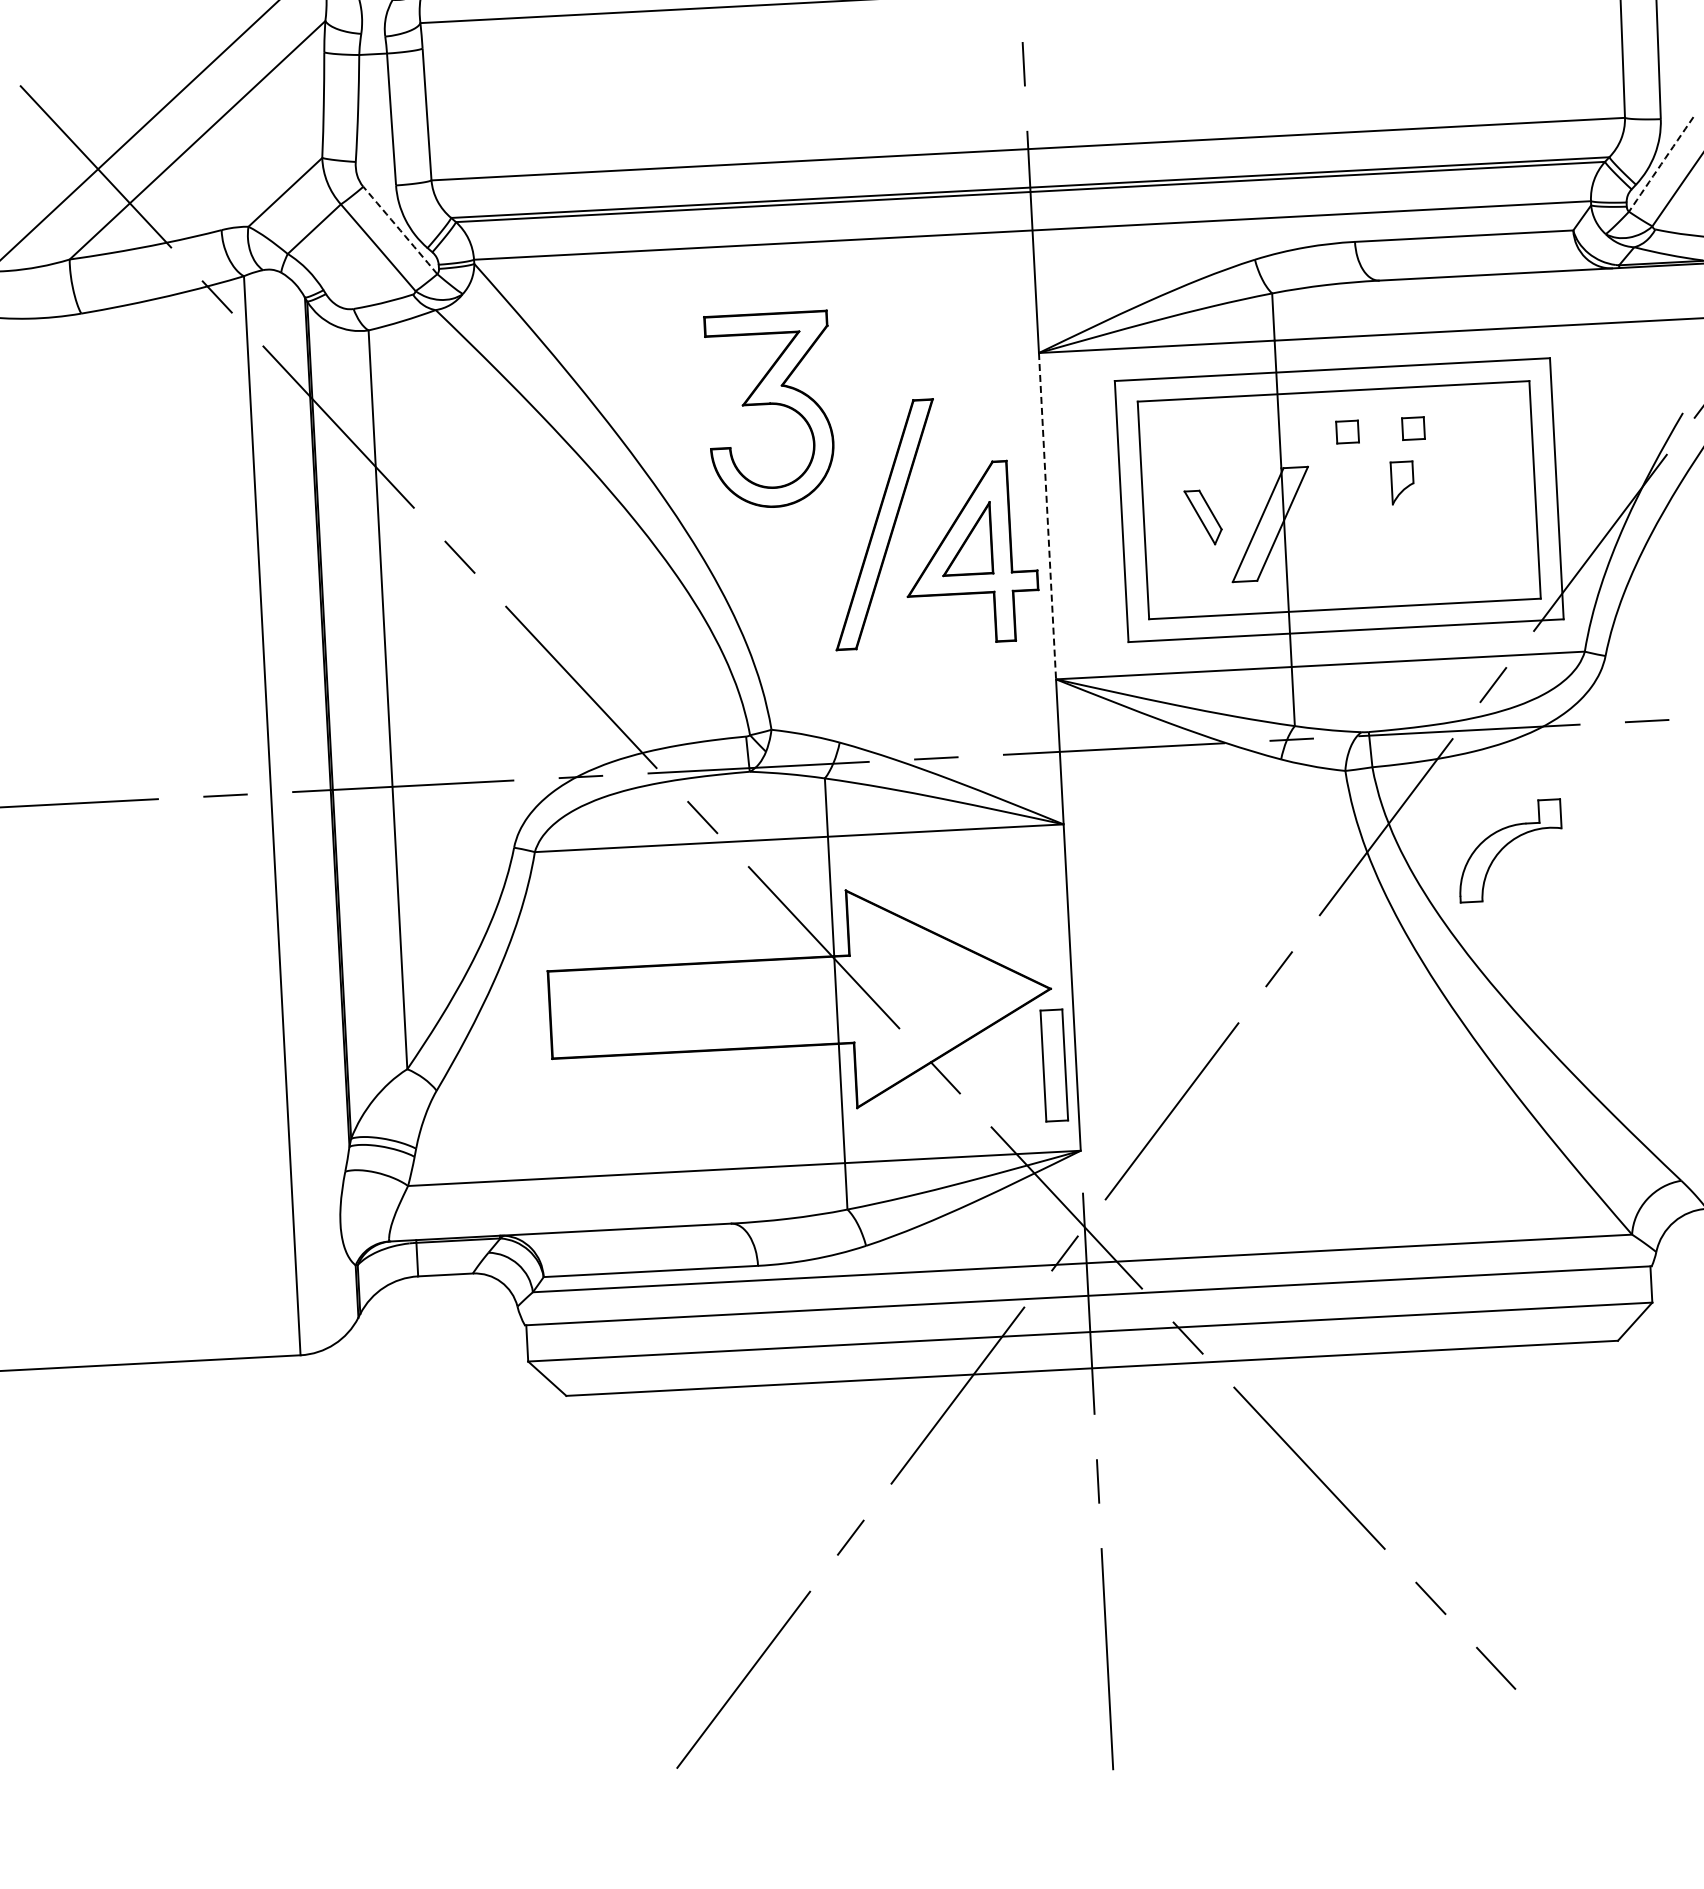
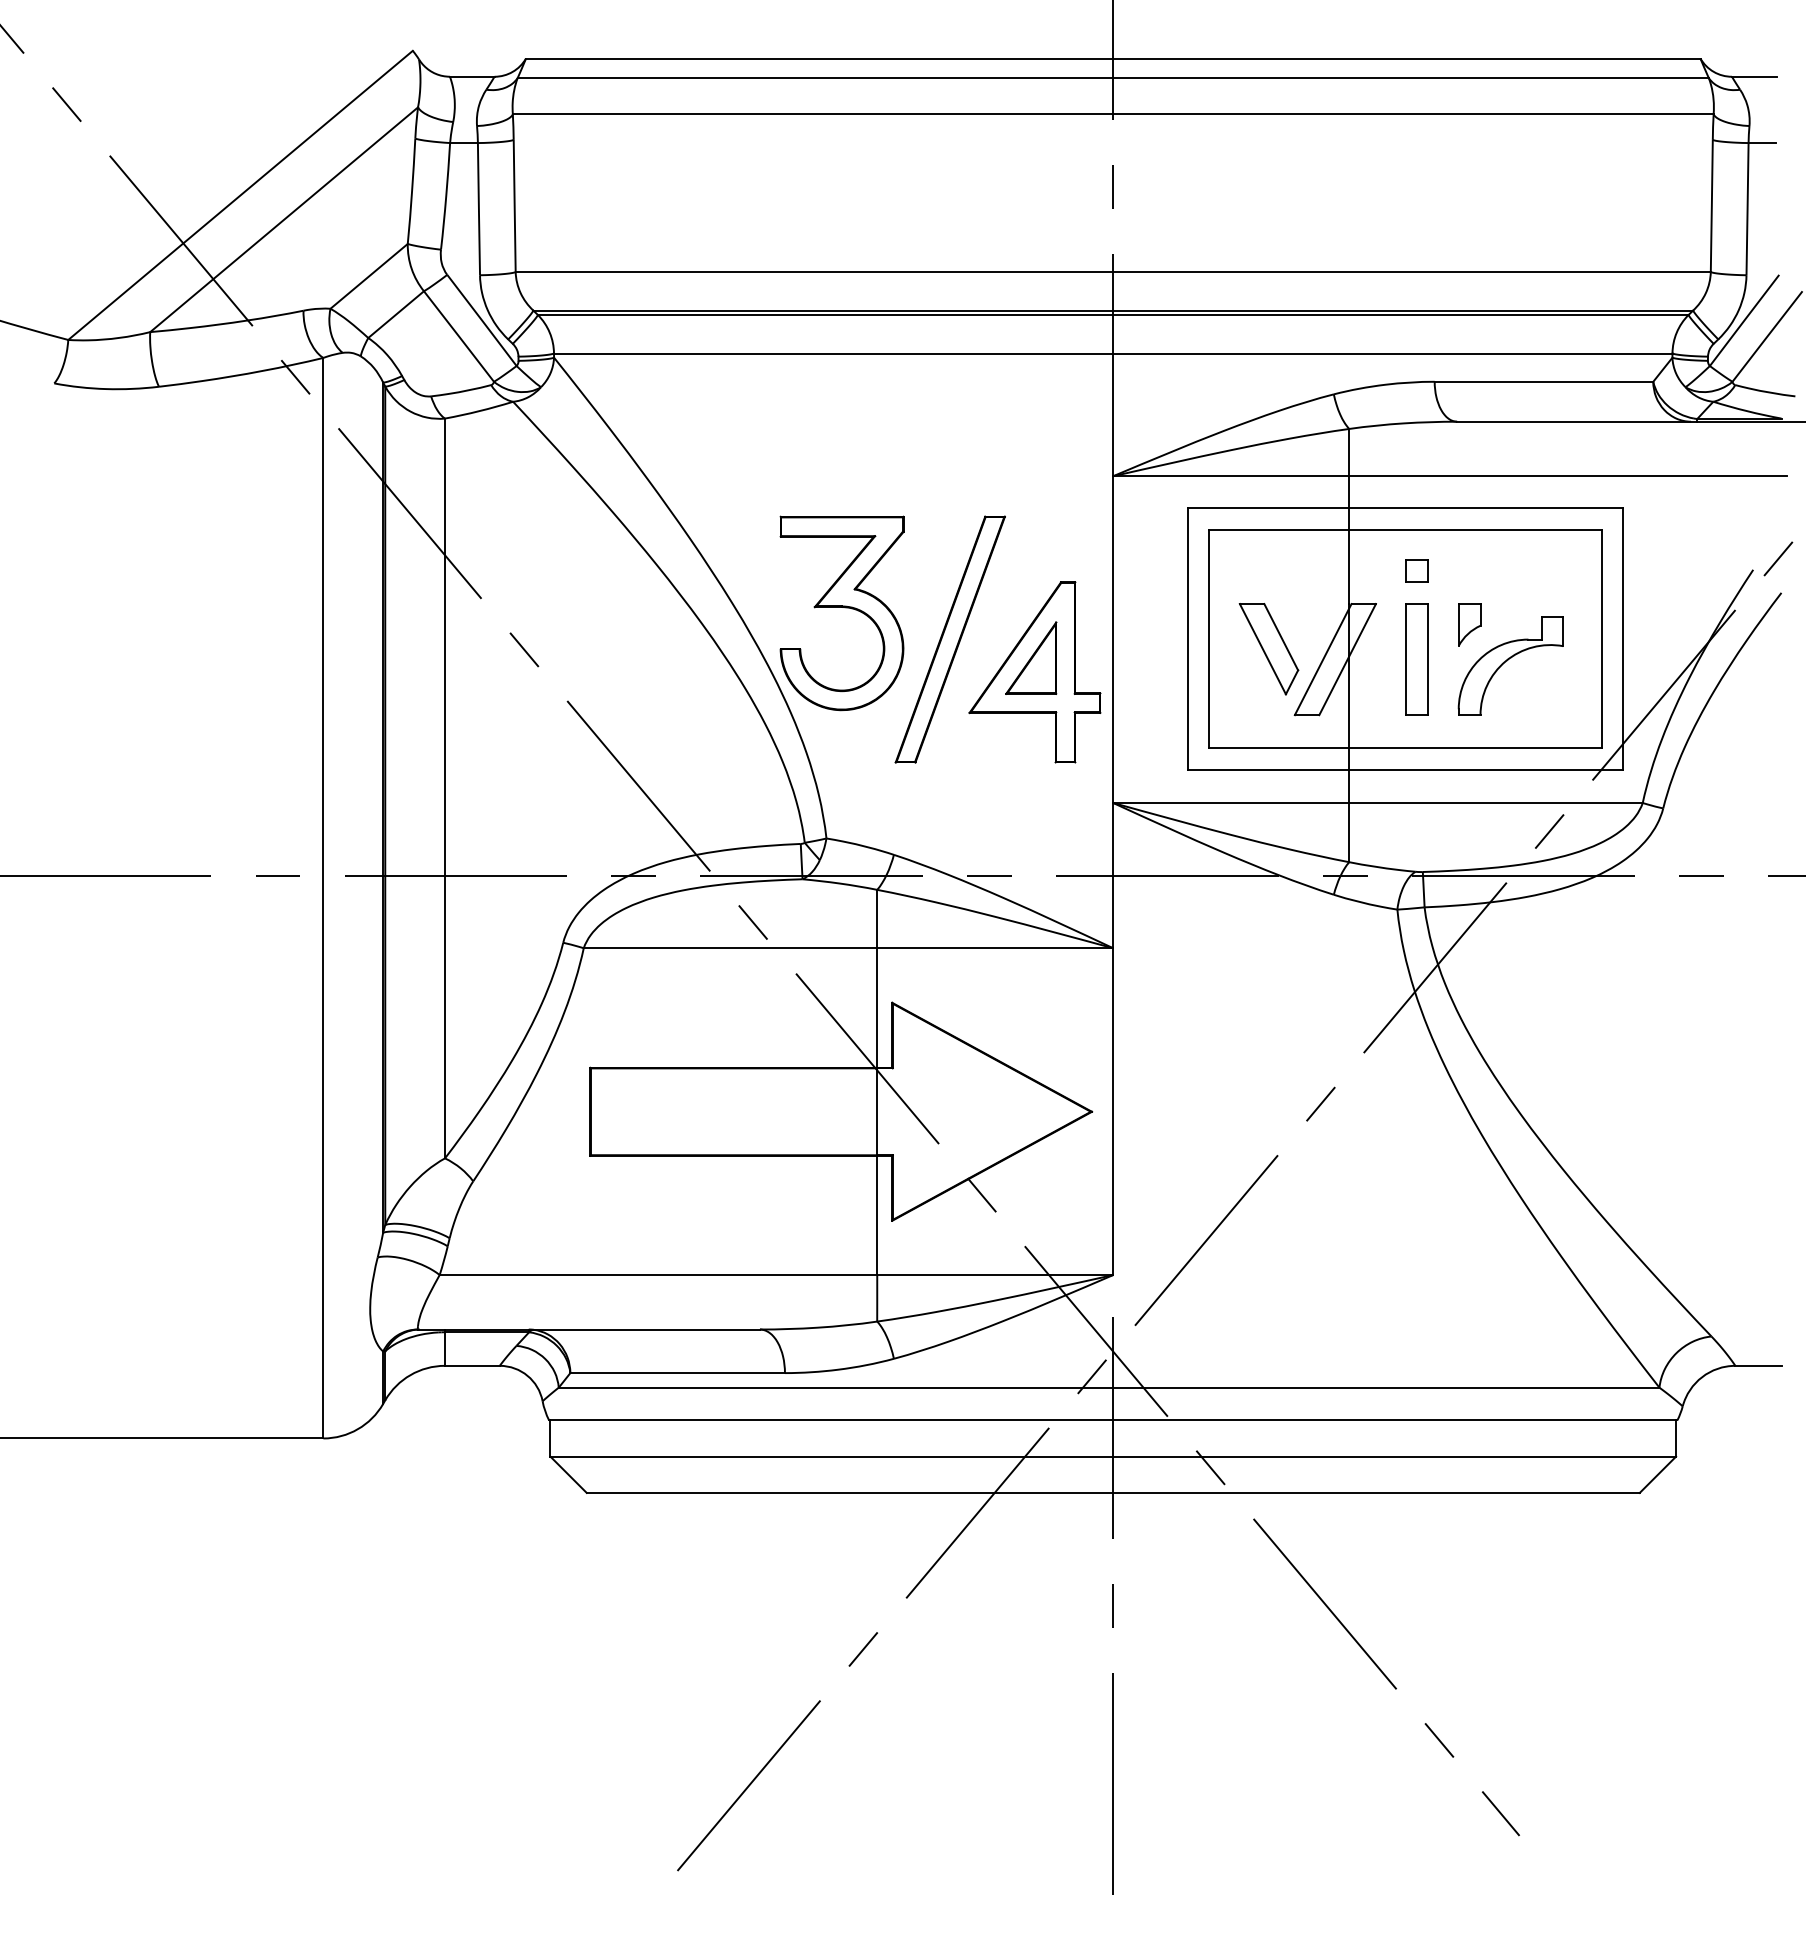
arc: (1661, 164) -> (1744, 320), dashed -> solid
arc: (400, 230) -> (482, 320), dashed -> solid
part: (769, 410) -> (841, 613), moved
part: (1412, 427) -> (1482, 570), removed
line: (1047, 517) -> (1113, 640), dashed -> solid
part: (1203, 517) -> (1268, 649), size x1.67
part: (1509, 850) -> (1510, 665), moved
part: (1053, 1065) -> (1416, 659), moved

